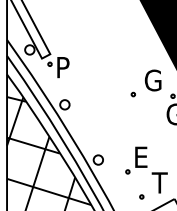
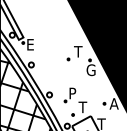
text: (63, 67) -> (30, 44), P -> E
text: (151, 79) -> (78, 51), G -> T
text: (142, 157) -> (73, 93), E -> P

